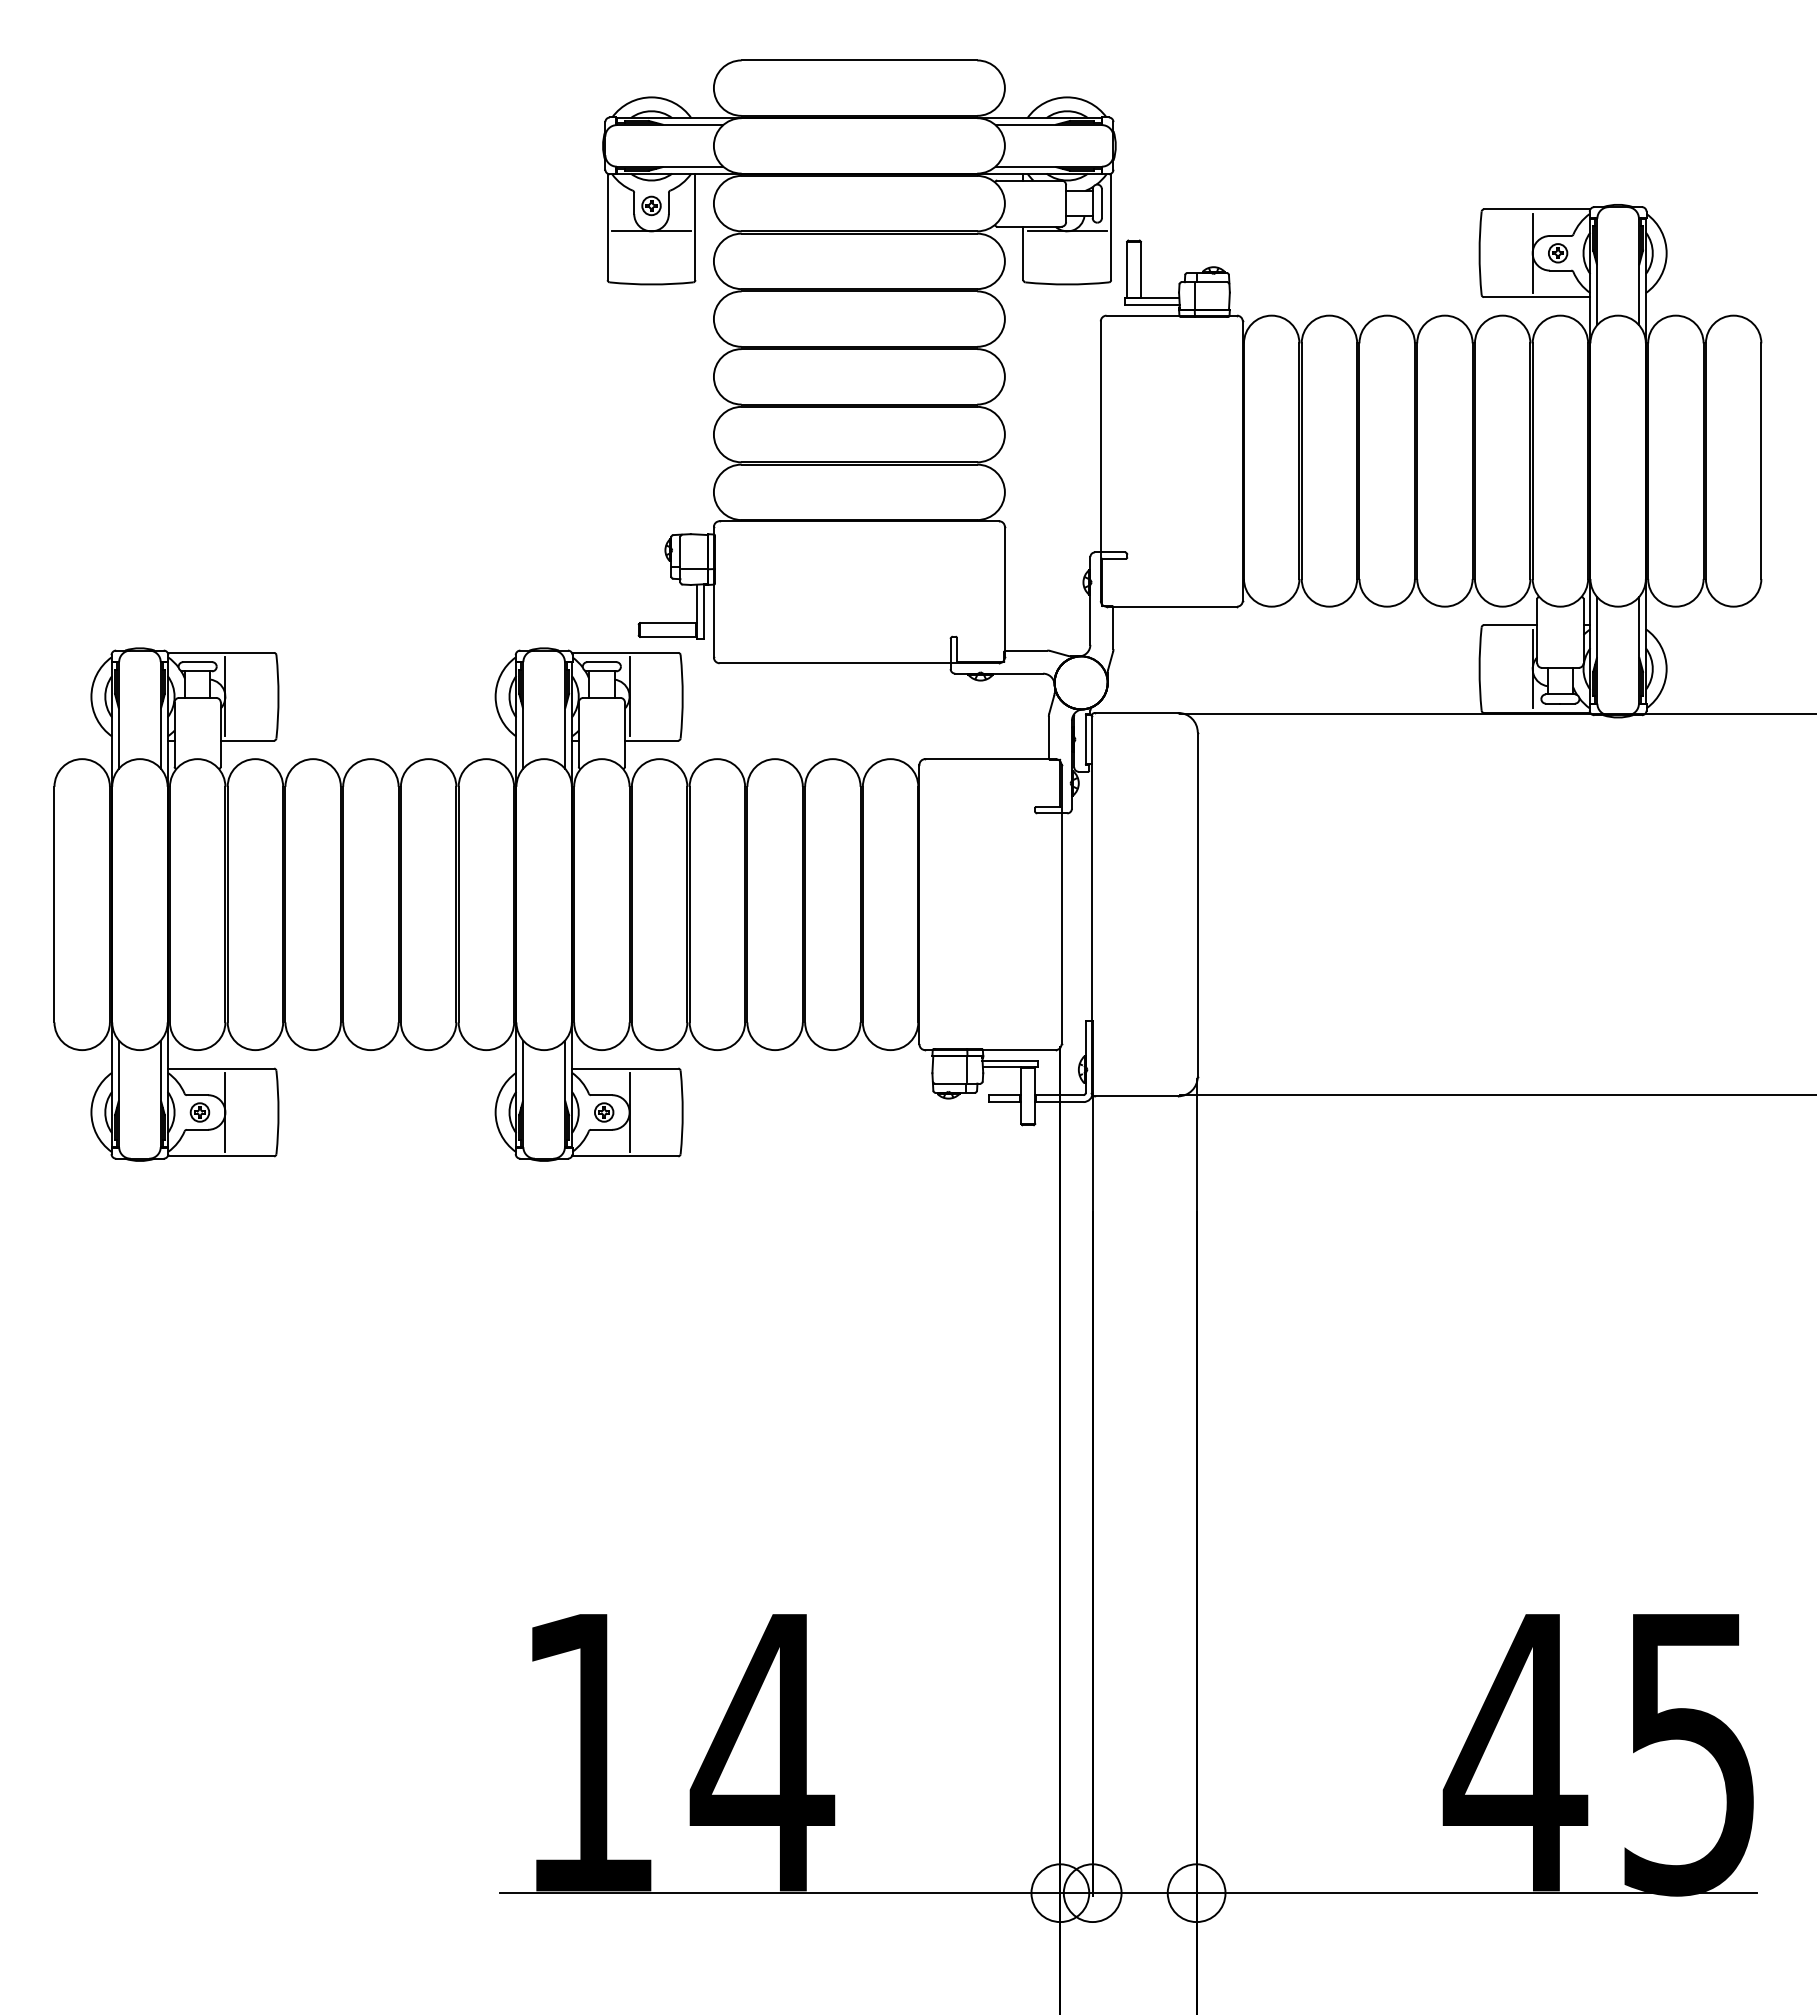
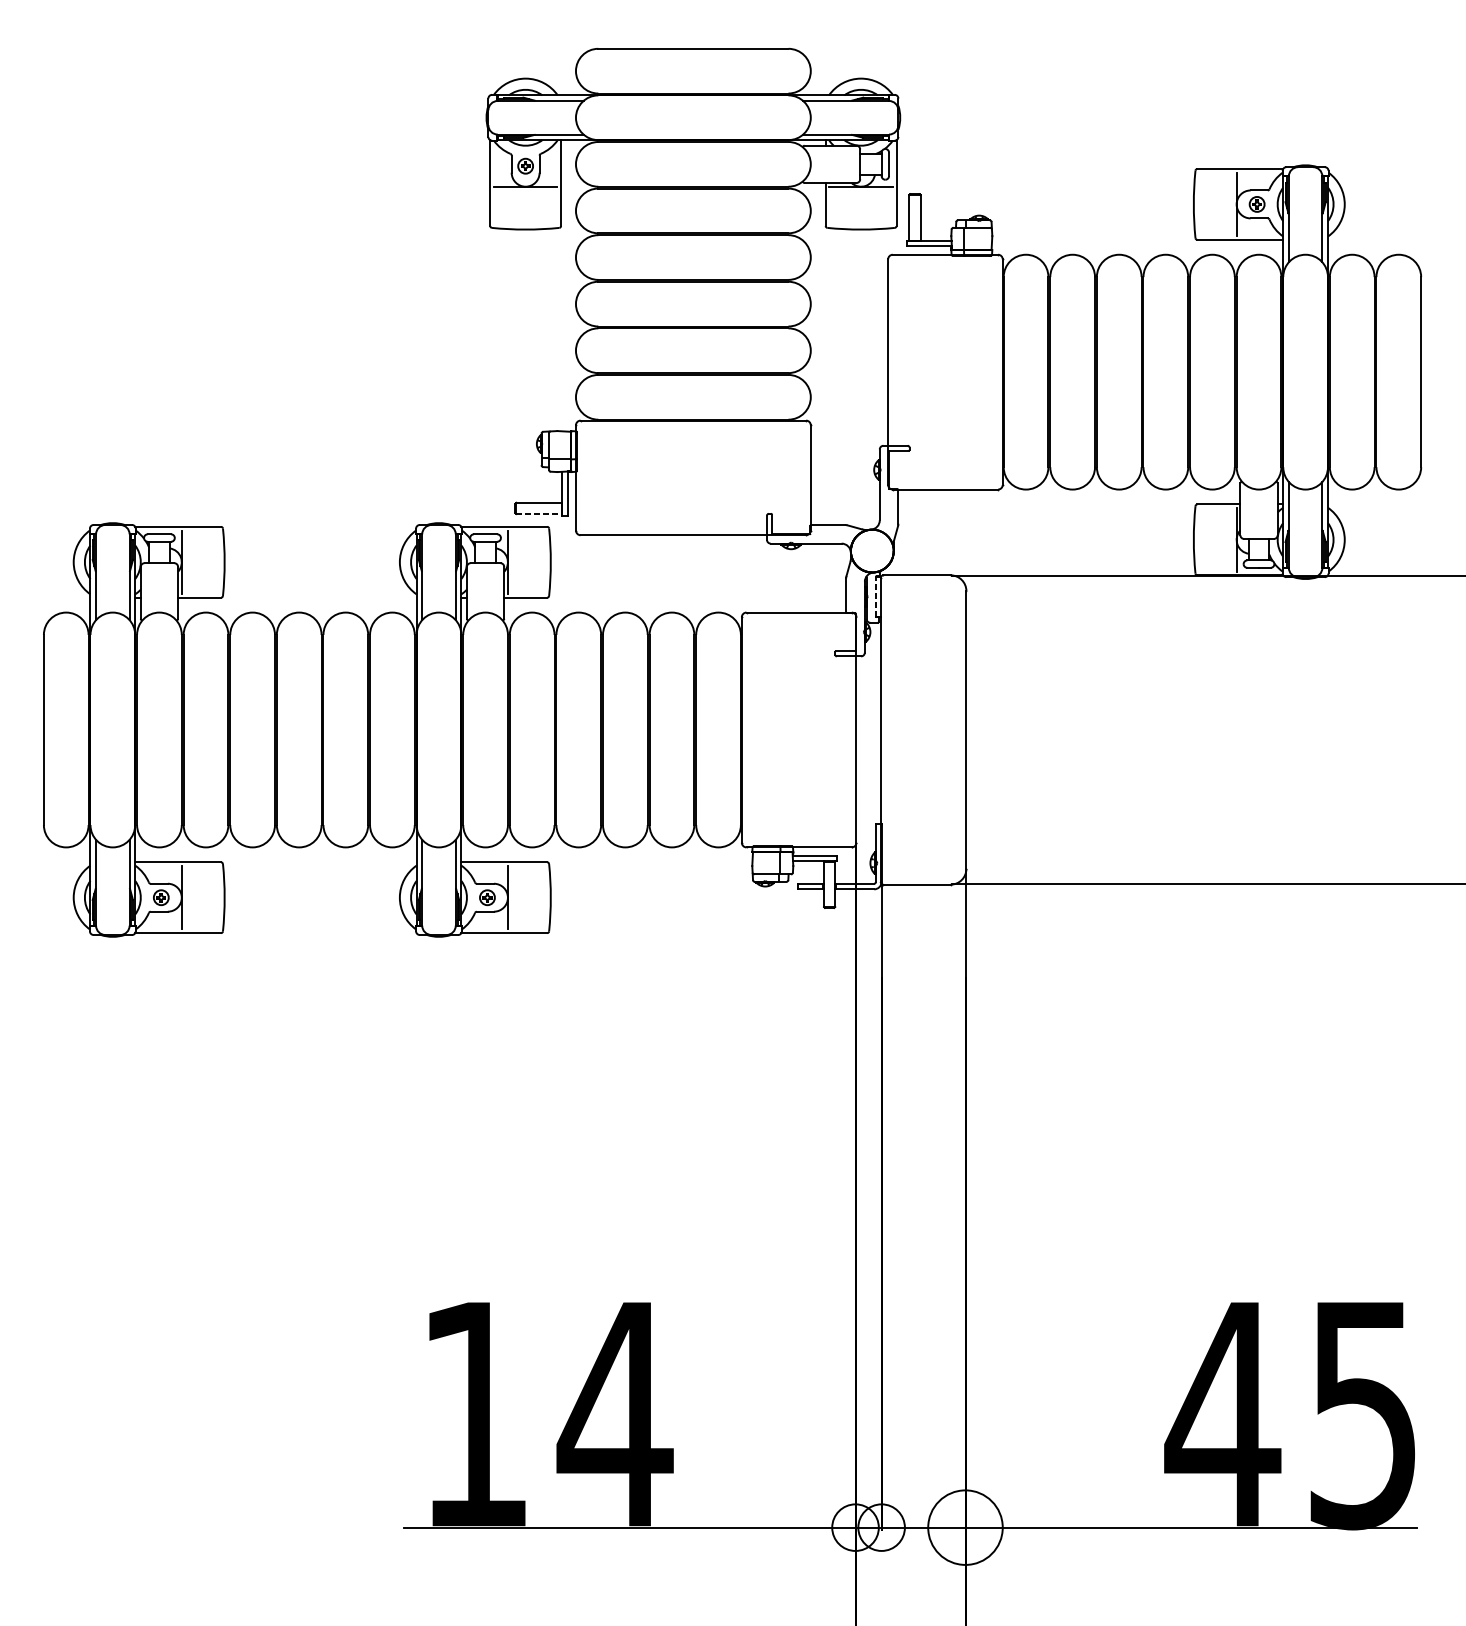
line: (668, 636) -> (539, 513), solid -> dashed
line: (1085, 739) -> (875, 596), solid -> dashed
circle: (1196, 1893) -> (965, 1527), size x1.6

